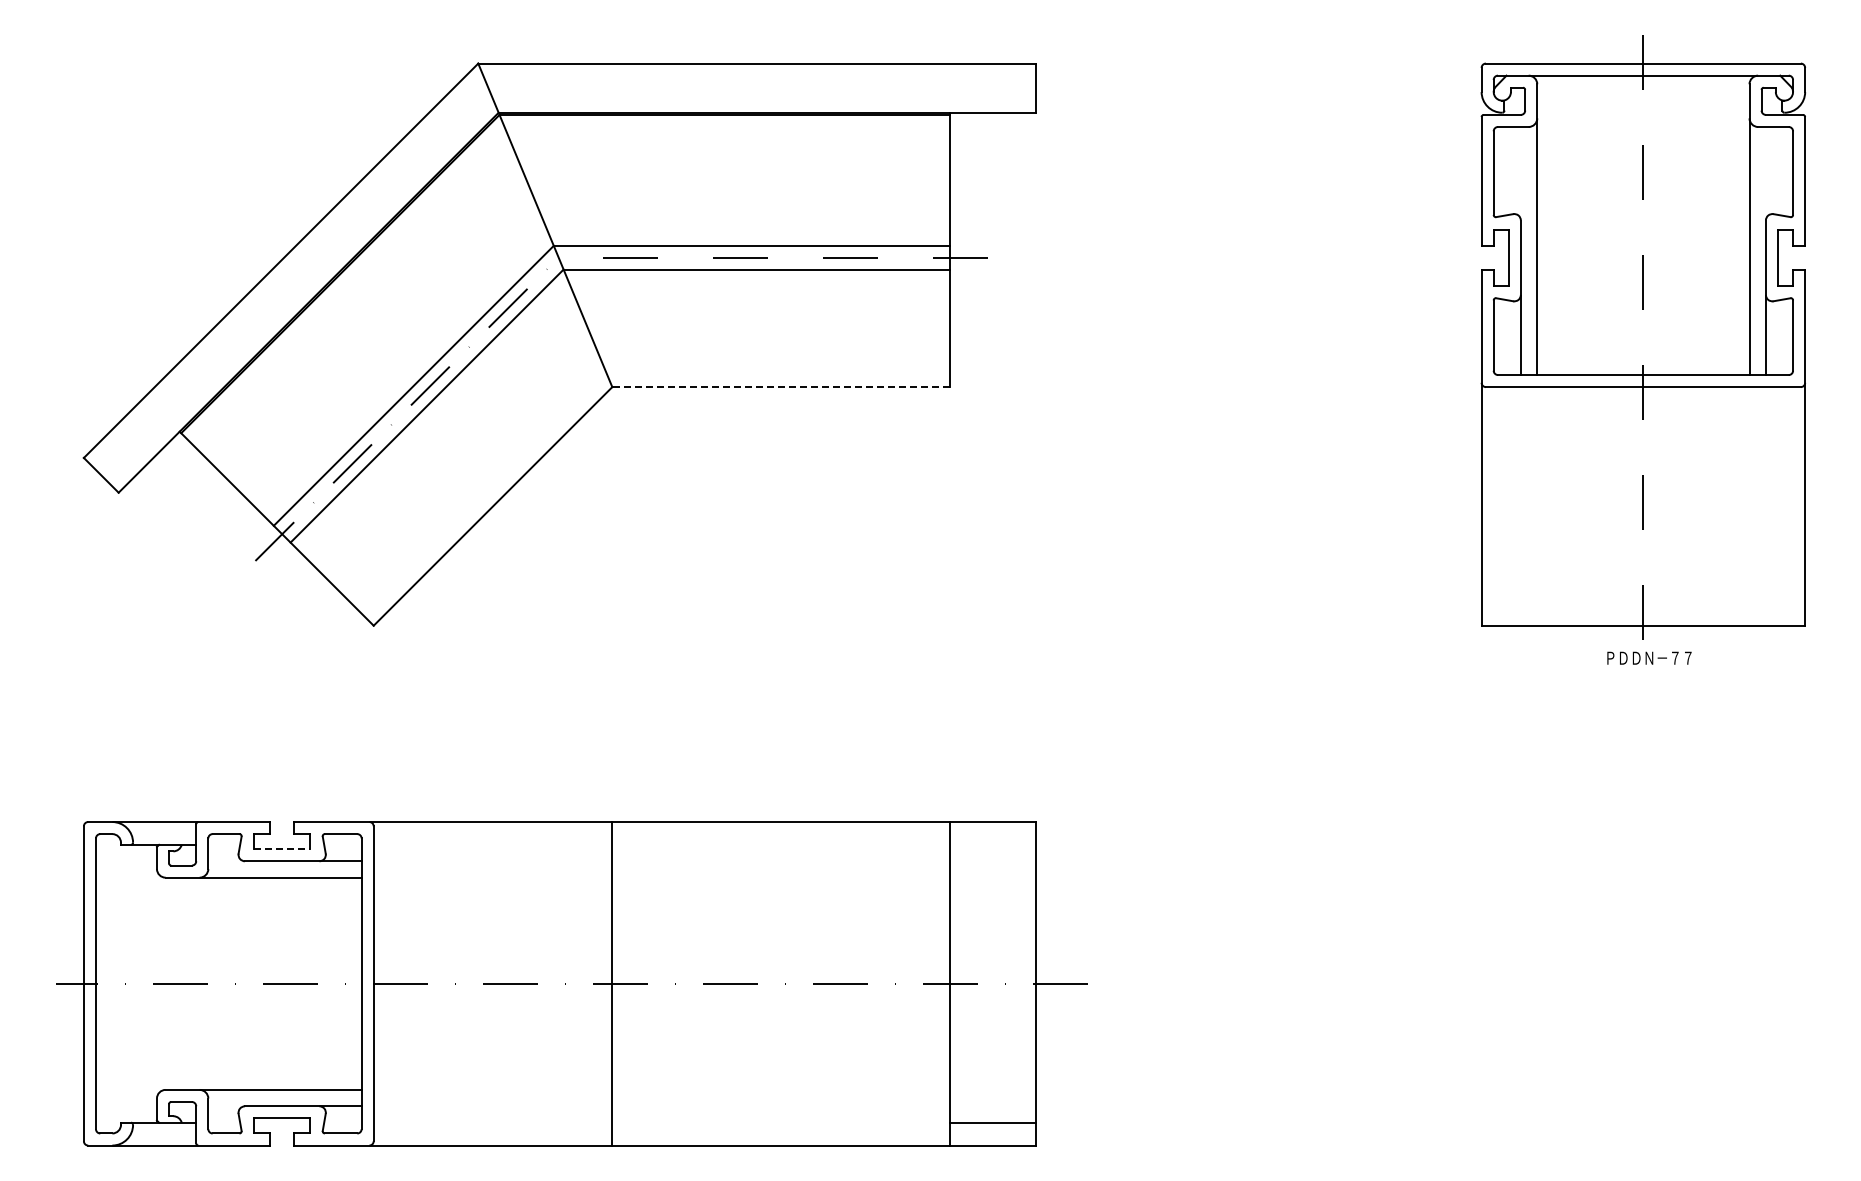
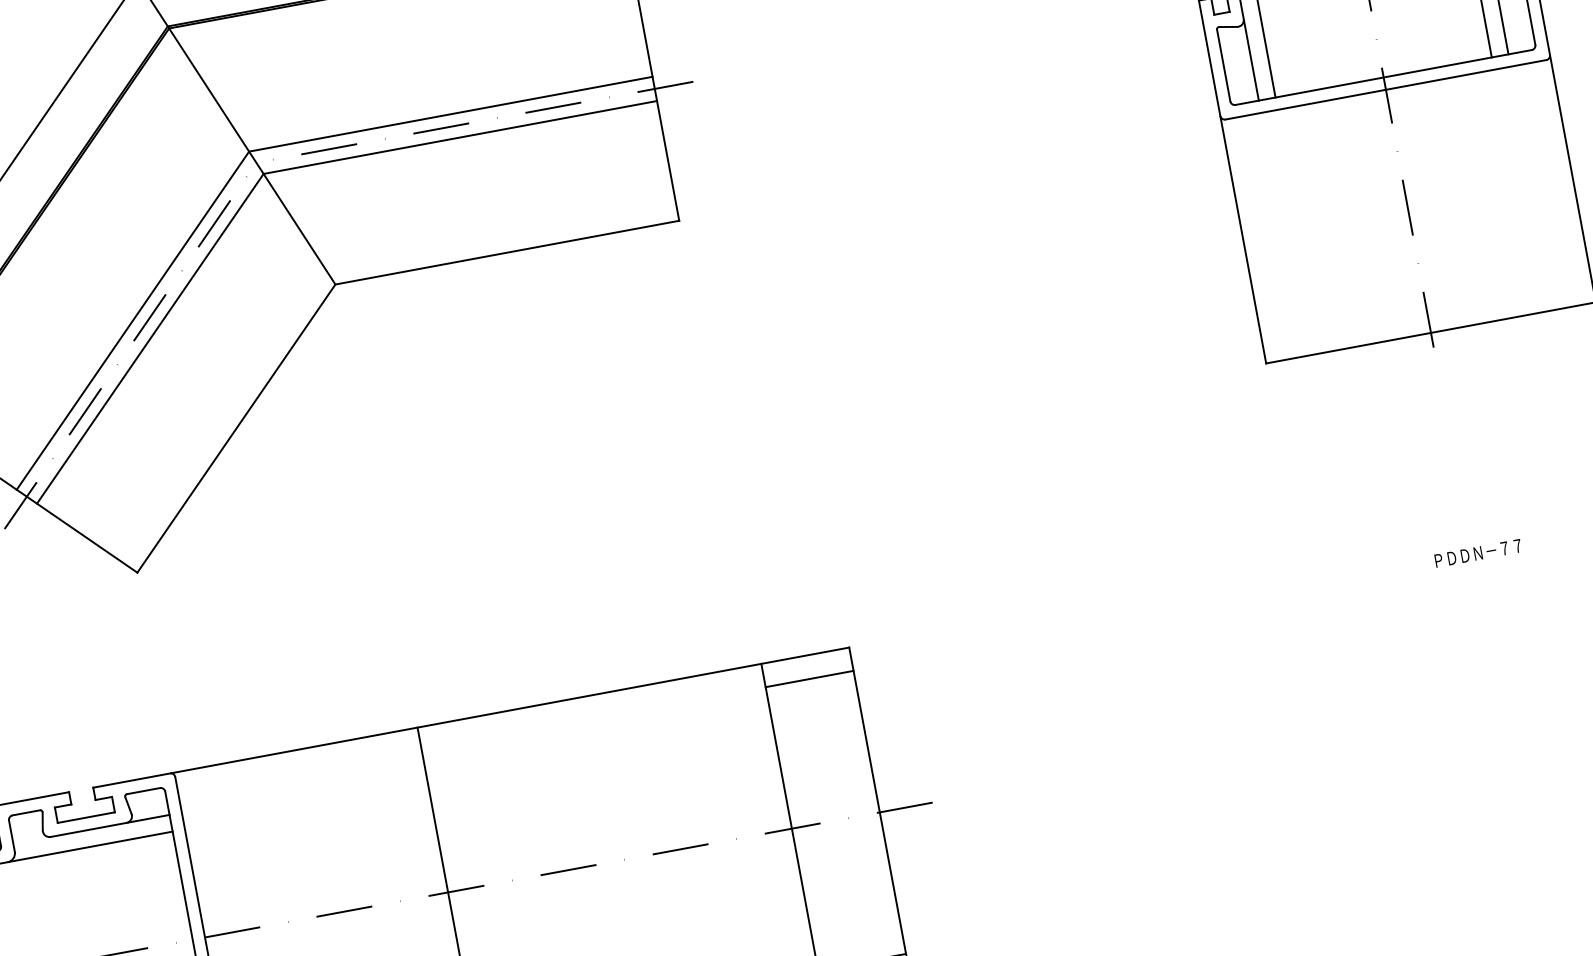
line: (781, 387) -> (507, 252), dashed -> solid
text: (1649, 657) -> (1478, 552), moved
line: (992, 844) -> (809, 678), added
line: (282, 849) -> (86, 817), dashed -> solid

